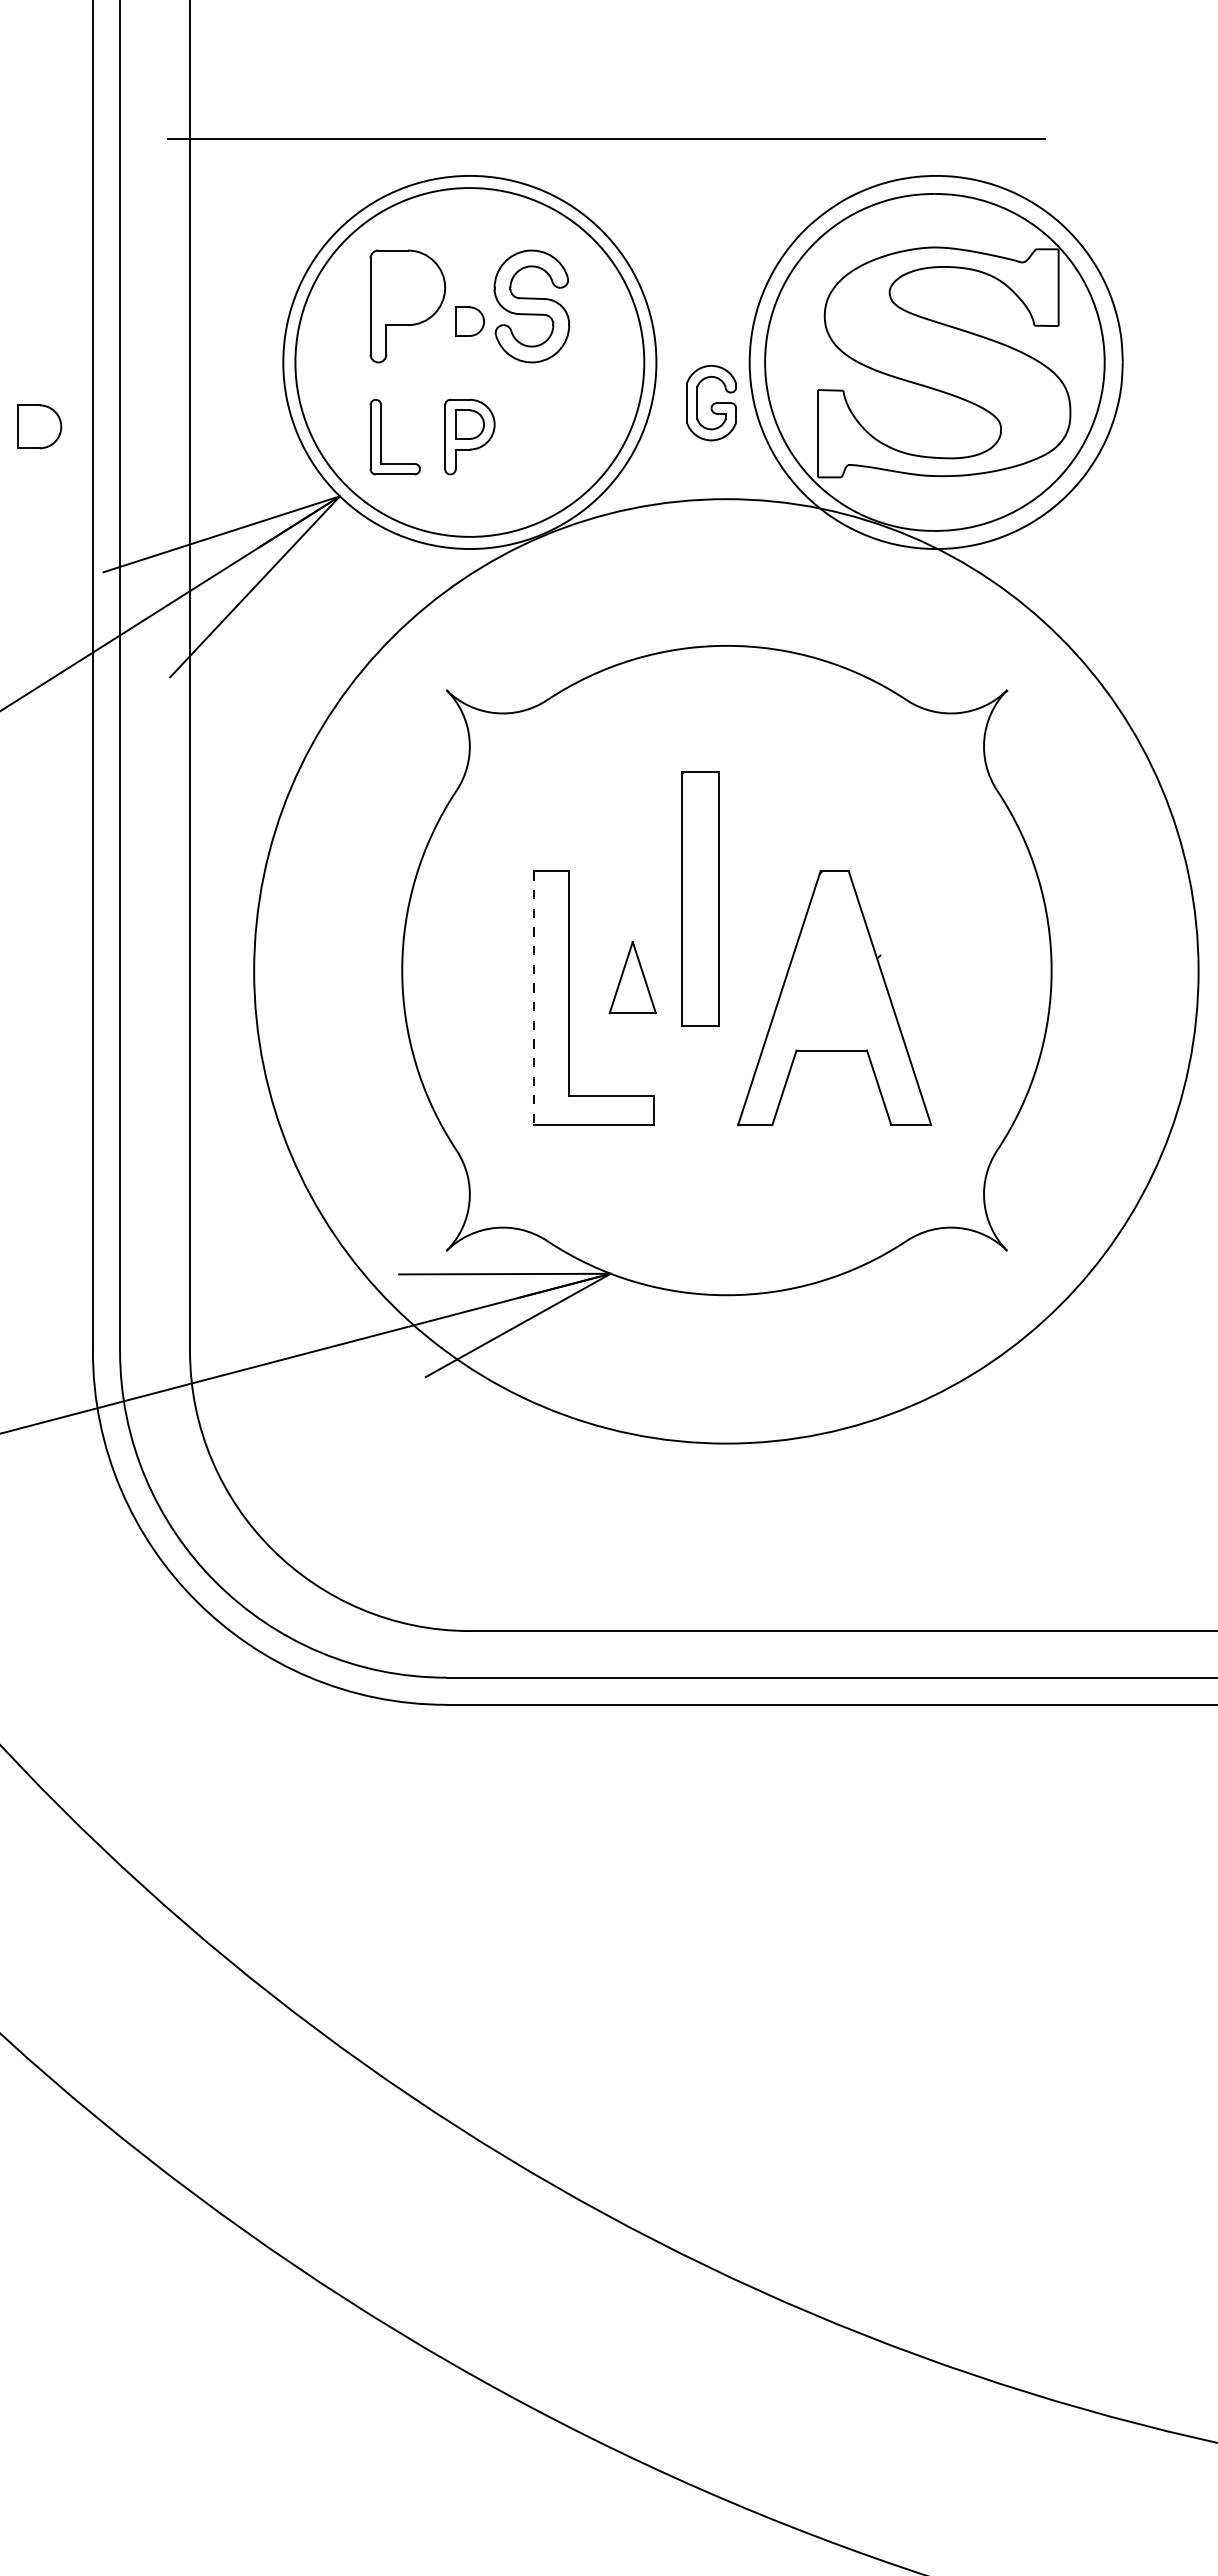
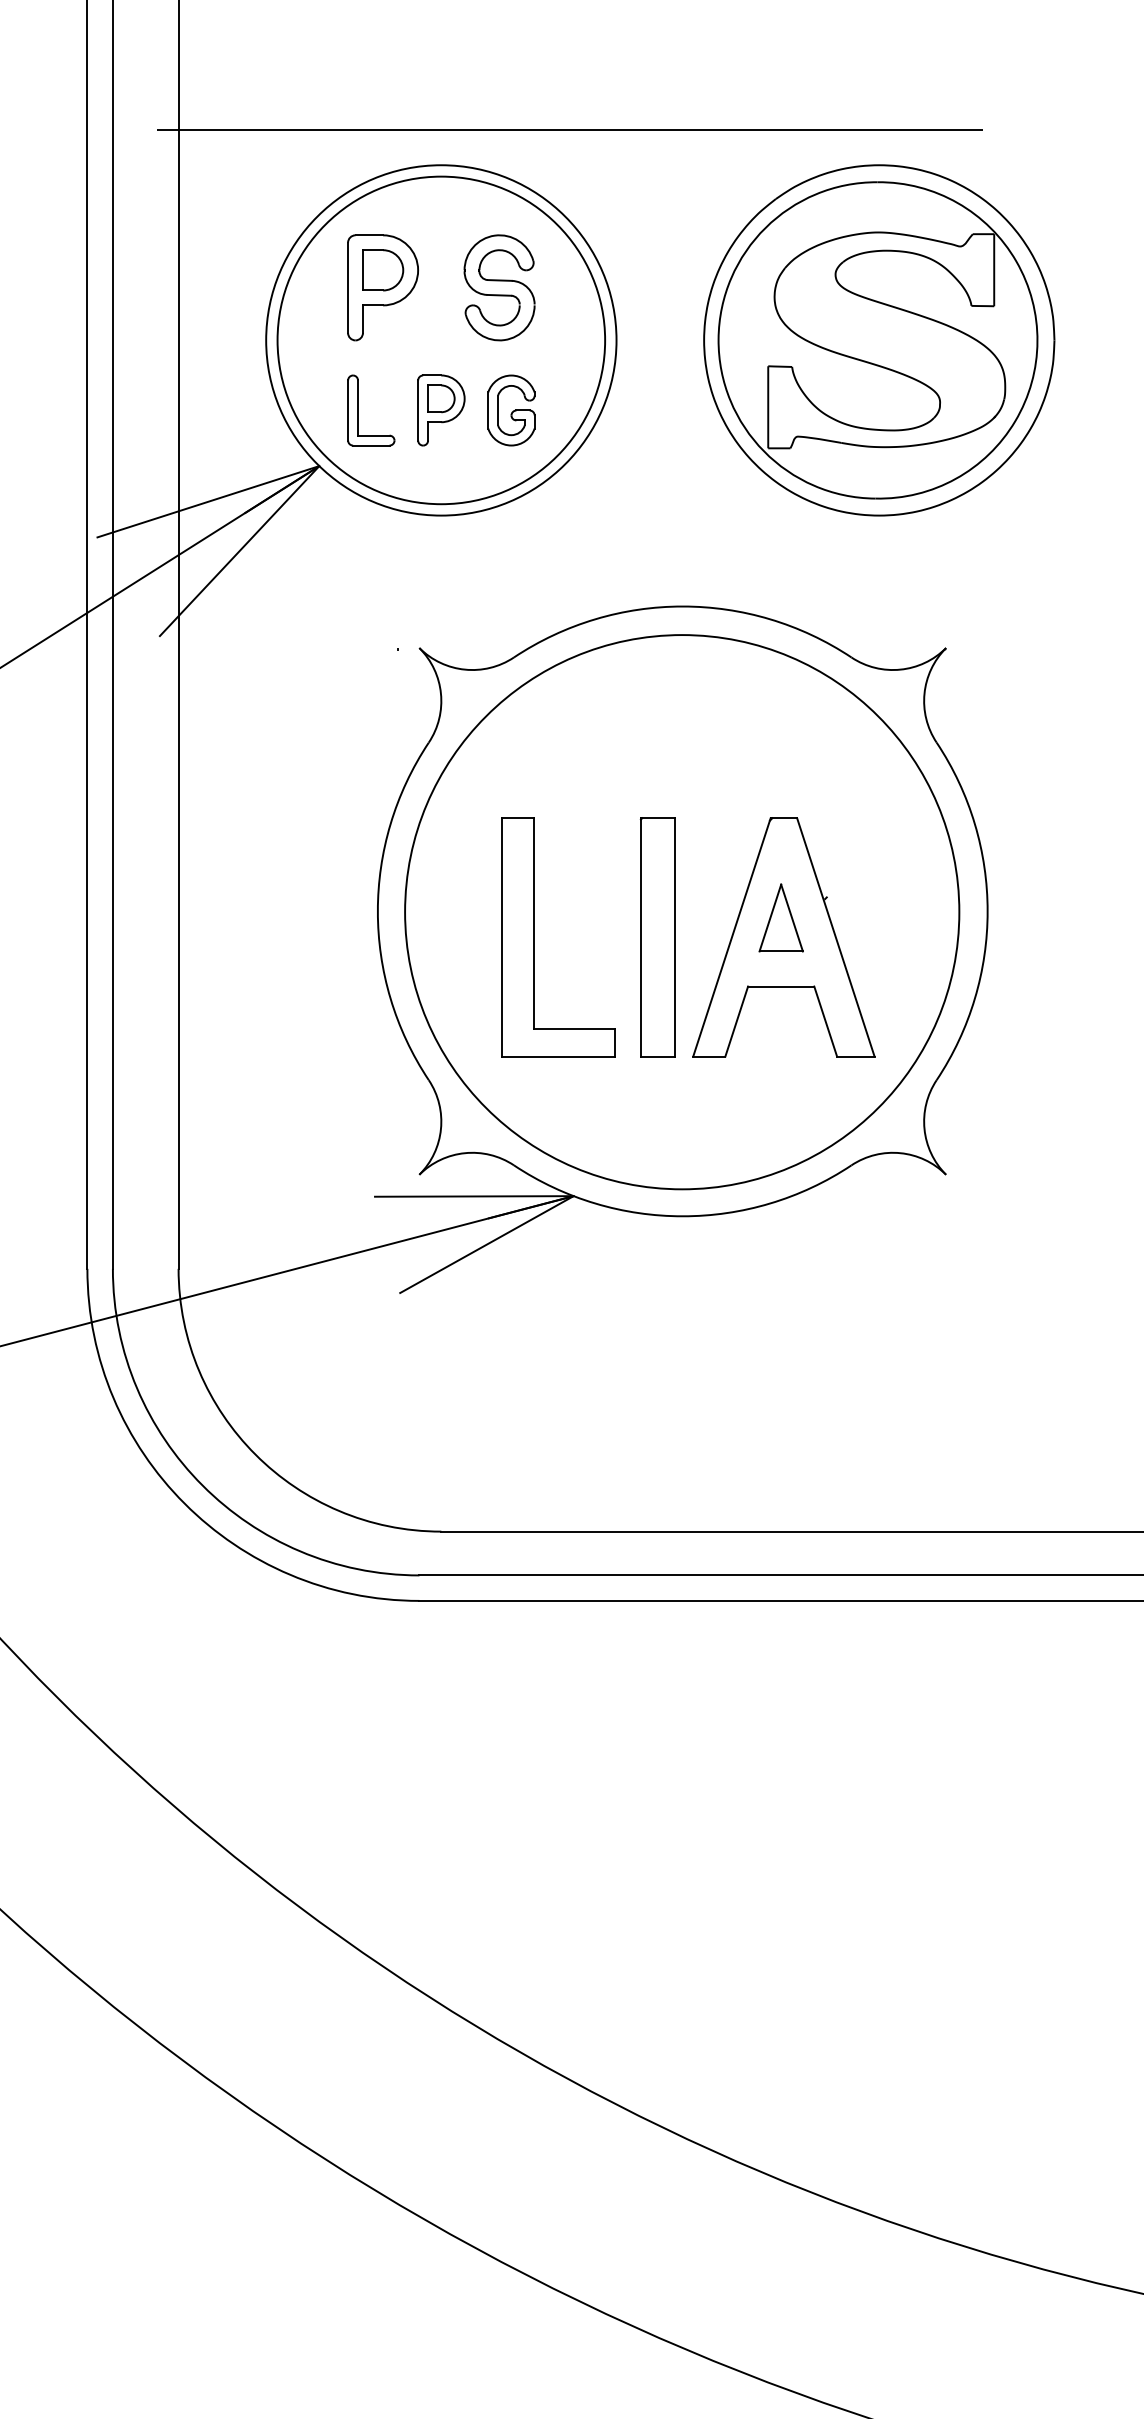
part: (469, 321) -> (441, 301), removed
part: (711, 403) -> (511, 410), moved
part: (39, 426) -> (382, 270), moved
part: (700, 898) -> (657, 936), moved
circle: (726, 971) -> (682, 912), size x0.62
part: (632, 977) -> (780, 917), moved
line: (534, 998) -> (502, 937), dashed -> solid

